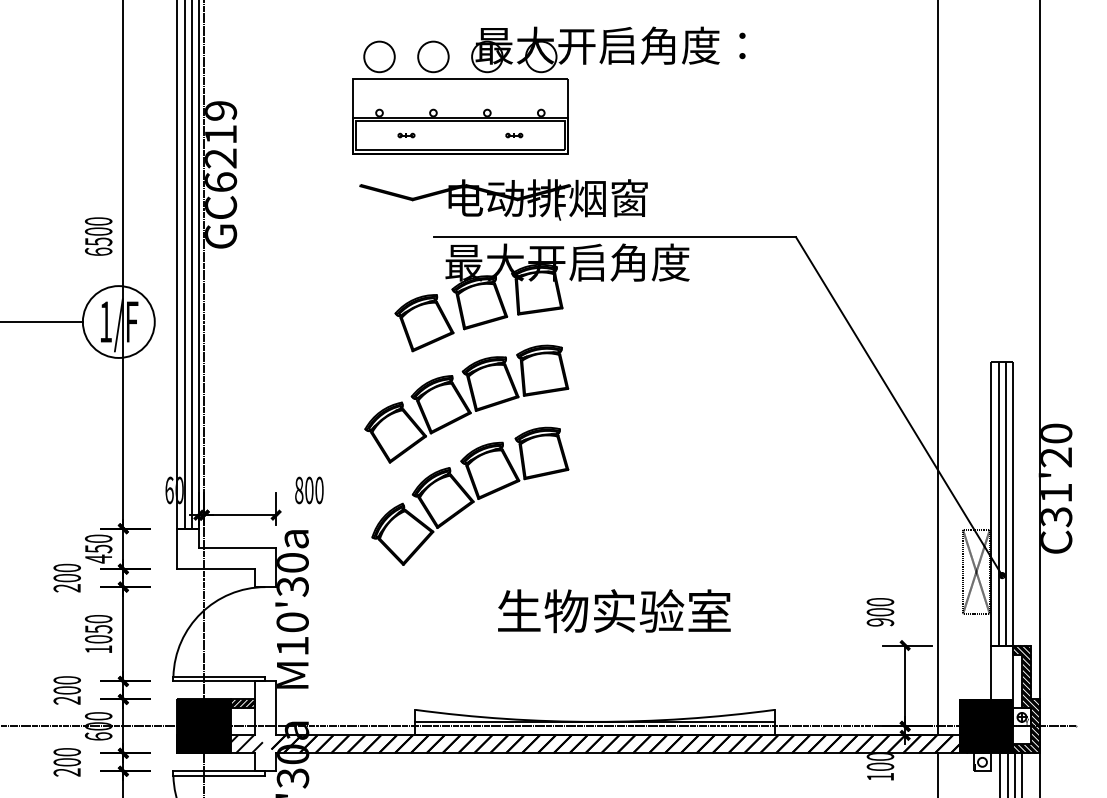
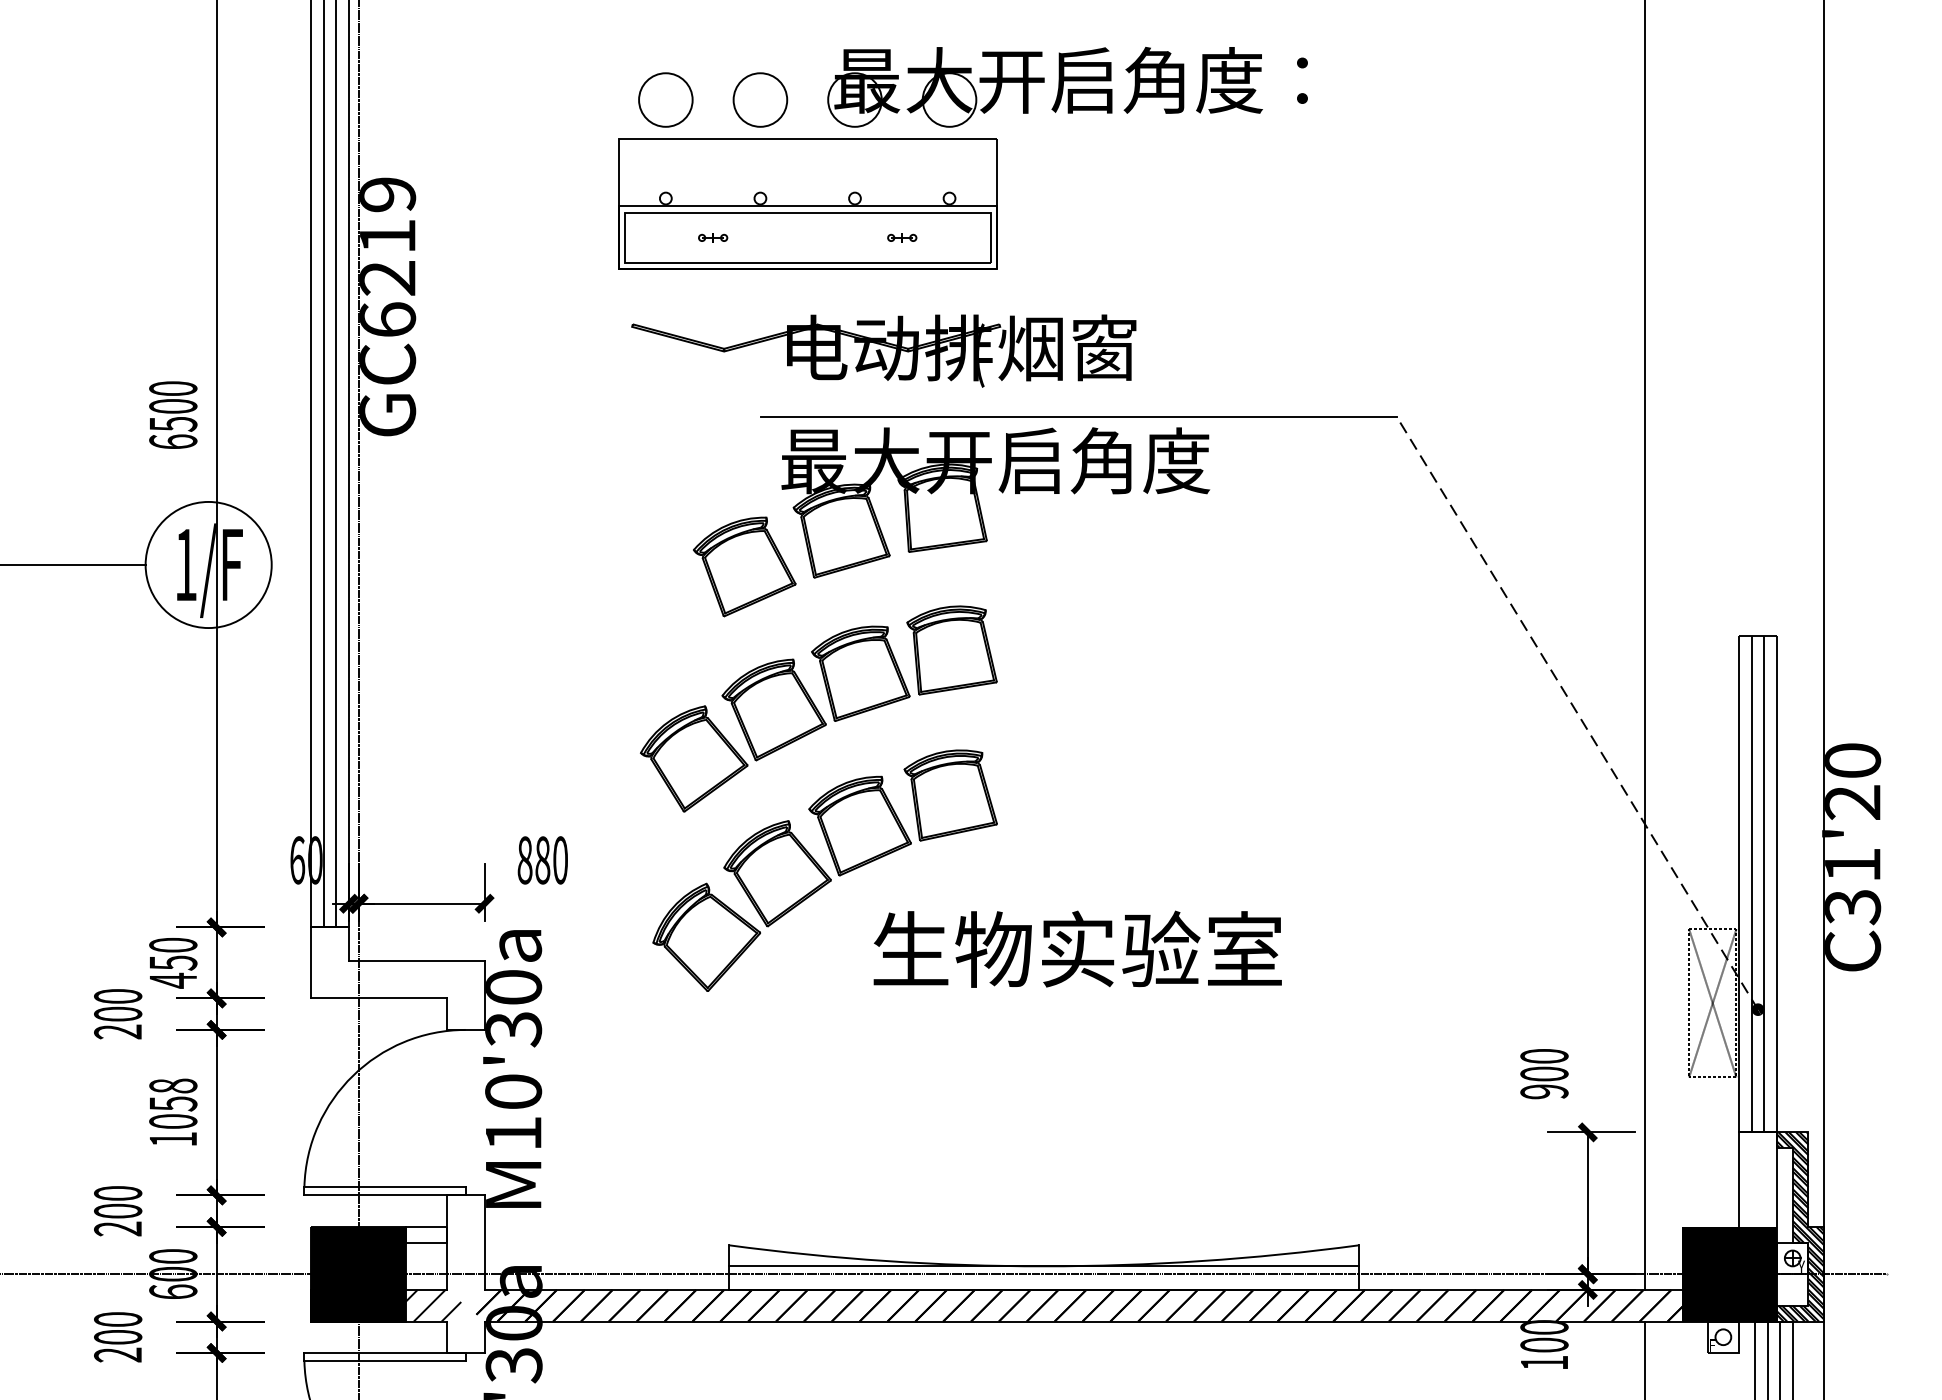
line: (899, 406) -> (1577, 713), solid -> dashed
text: (309, 490) -> (543, 860), 800 -> 880
text: (614, 611) -> (1077, 949), moved
text: (98, 618) -> (172, 1084), 1050 -> 1058
hatch: (242, 703) -> (425, 1234), removed

